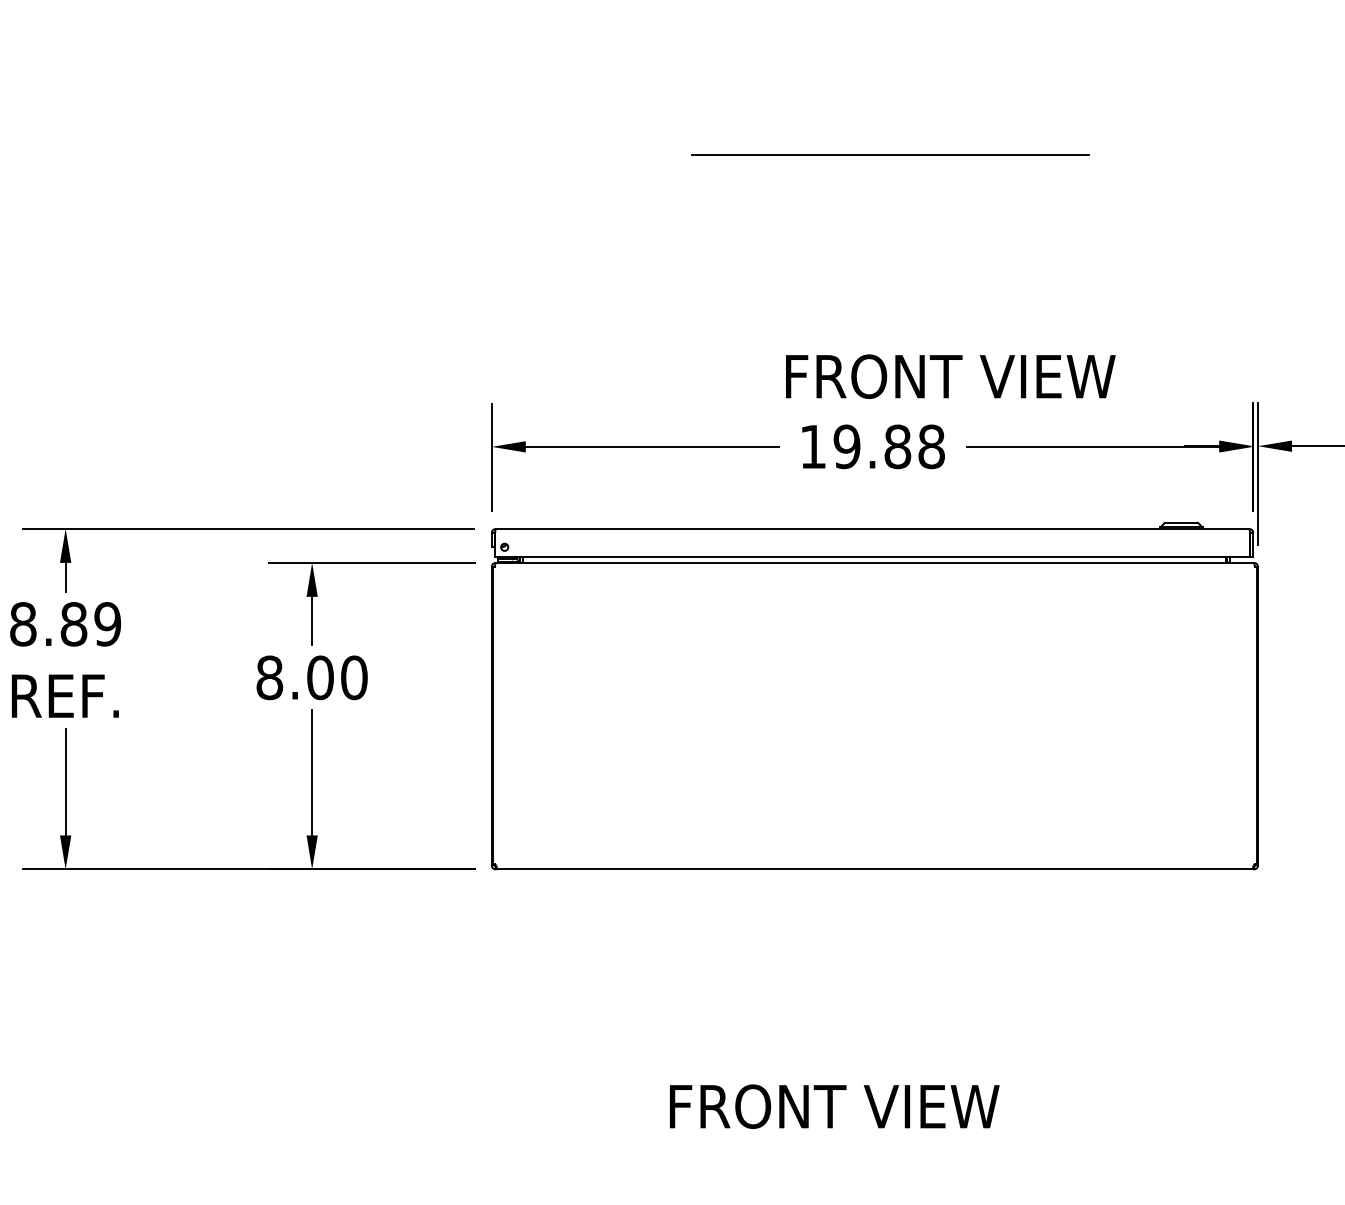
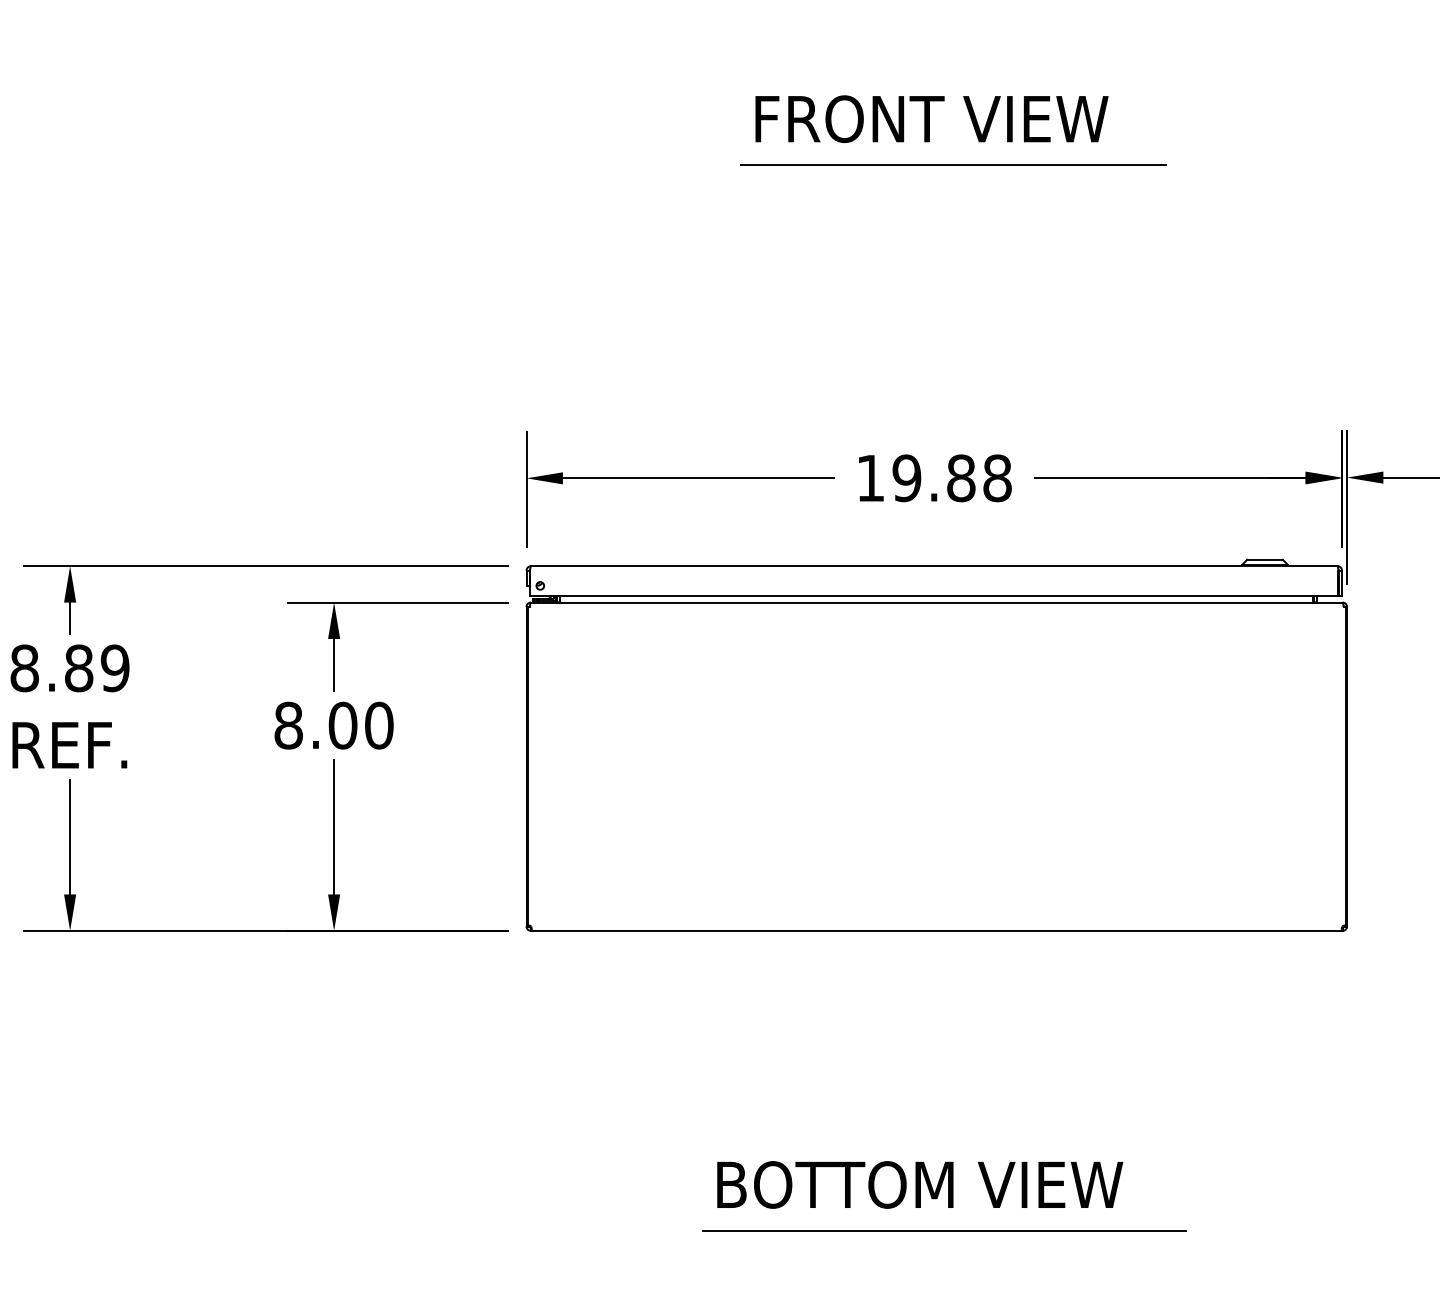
text: (950, 376) -> (931, 119), moved
text: (861, 1106) -> (922, 1184), FRONT VIEW -> BOTTOM VIEW
line: (882, 1150) -> (944, 1231), added

